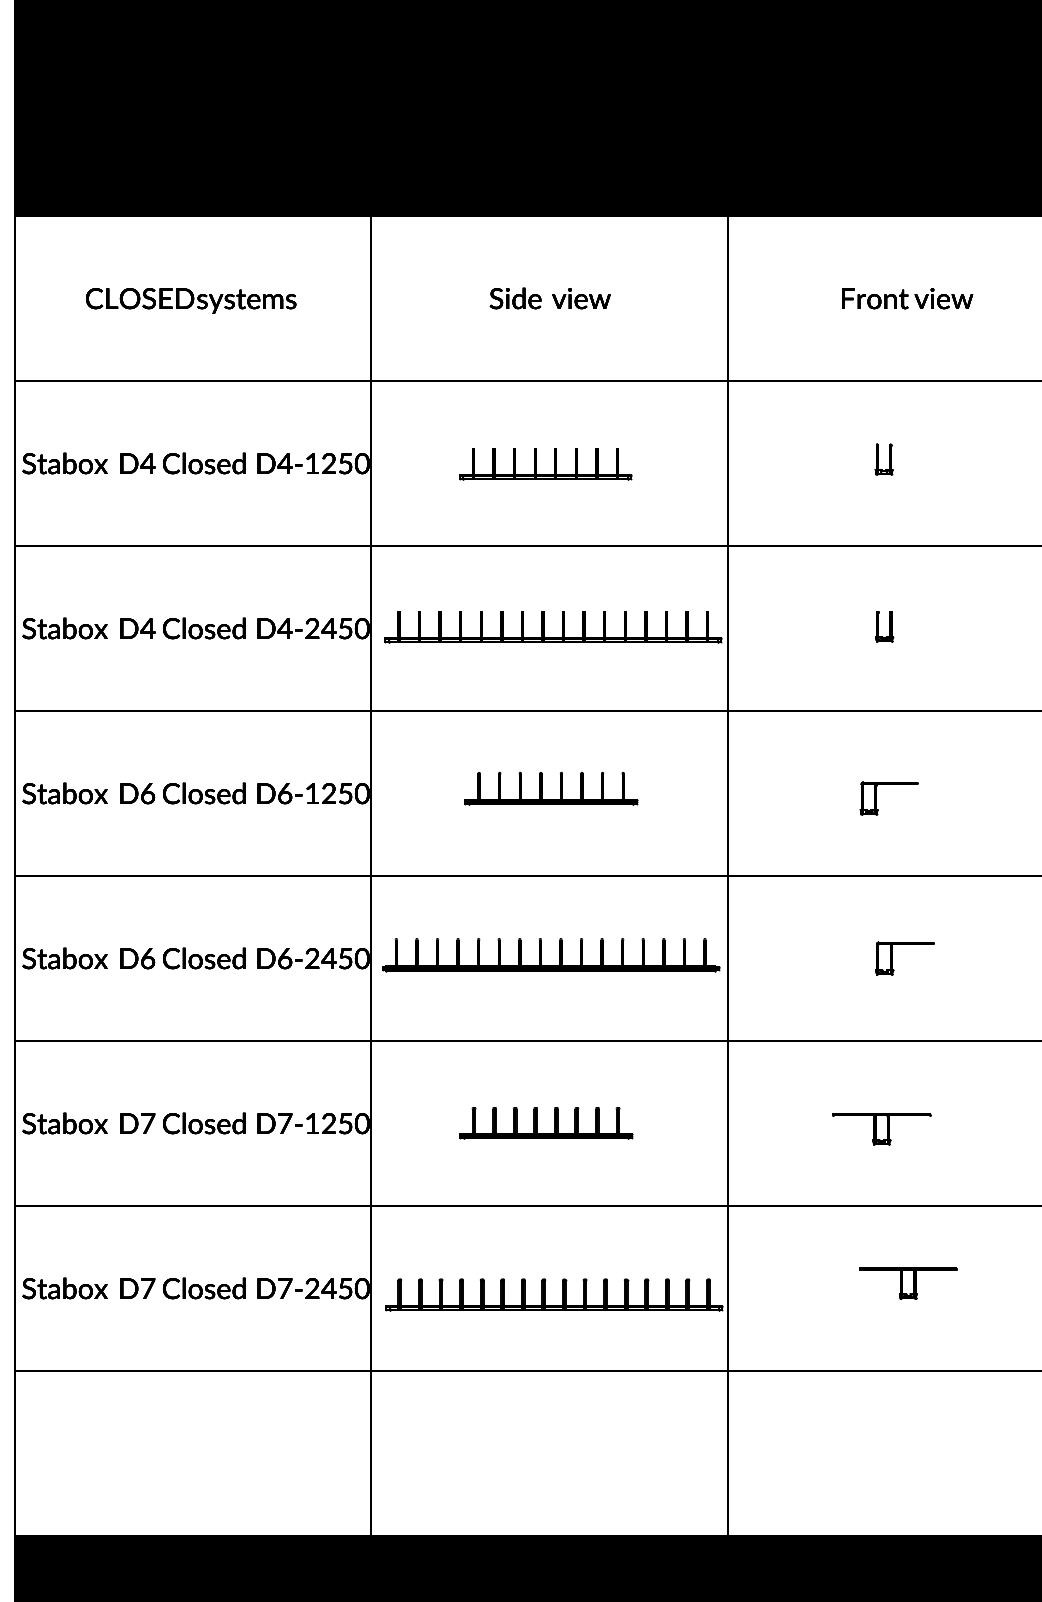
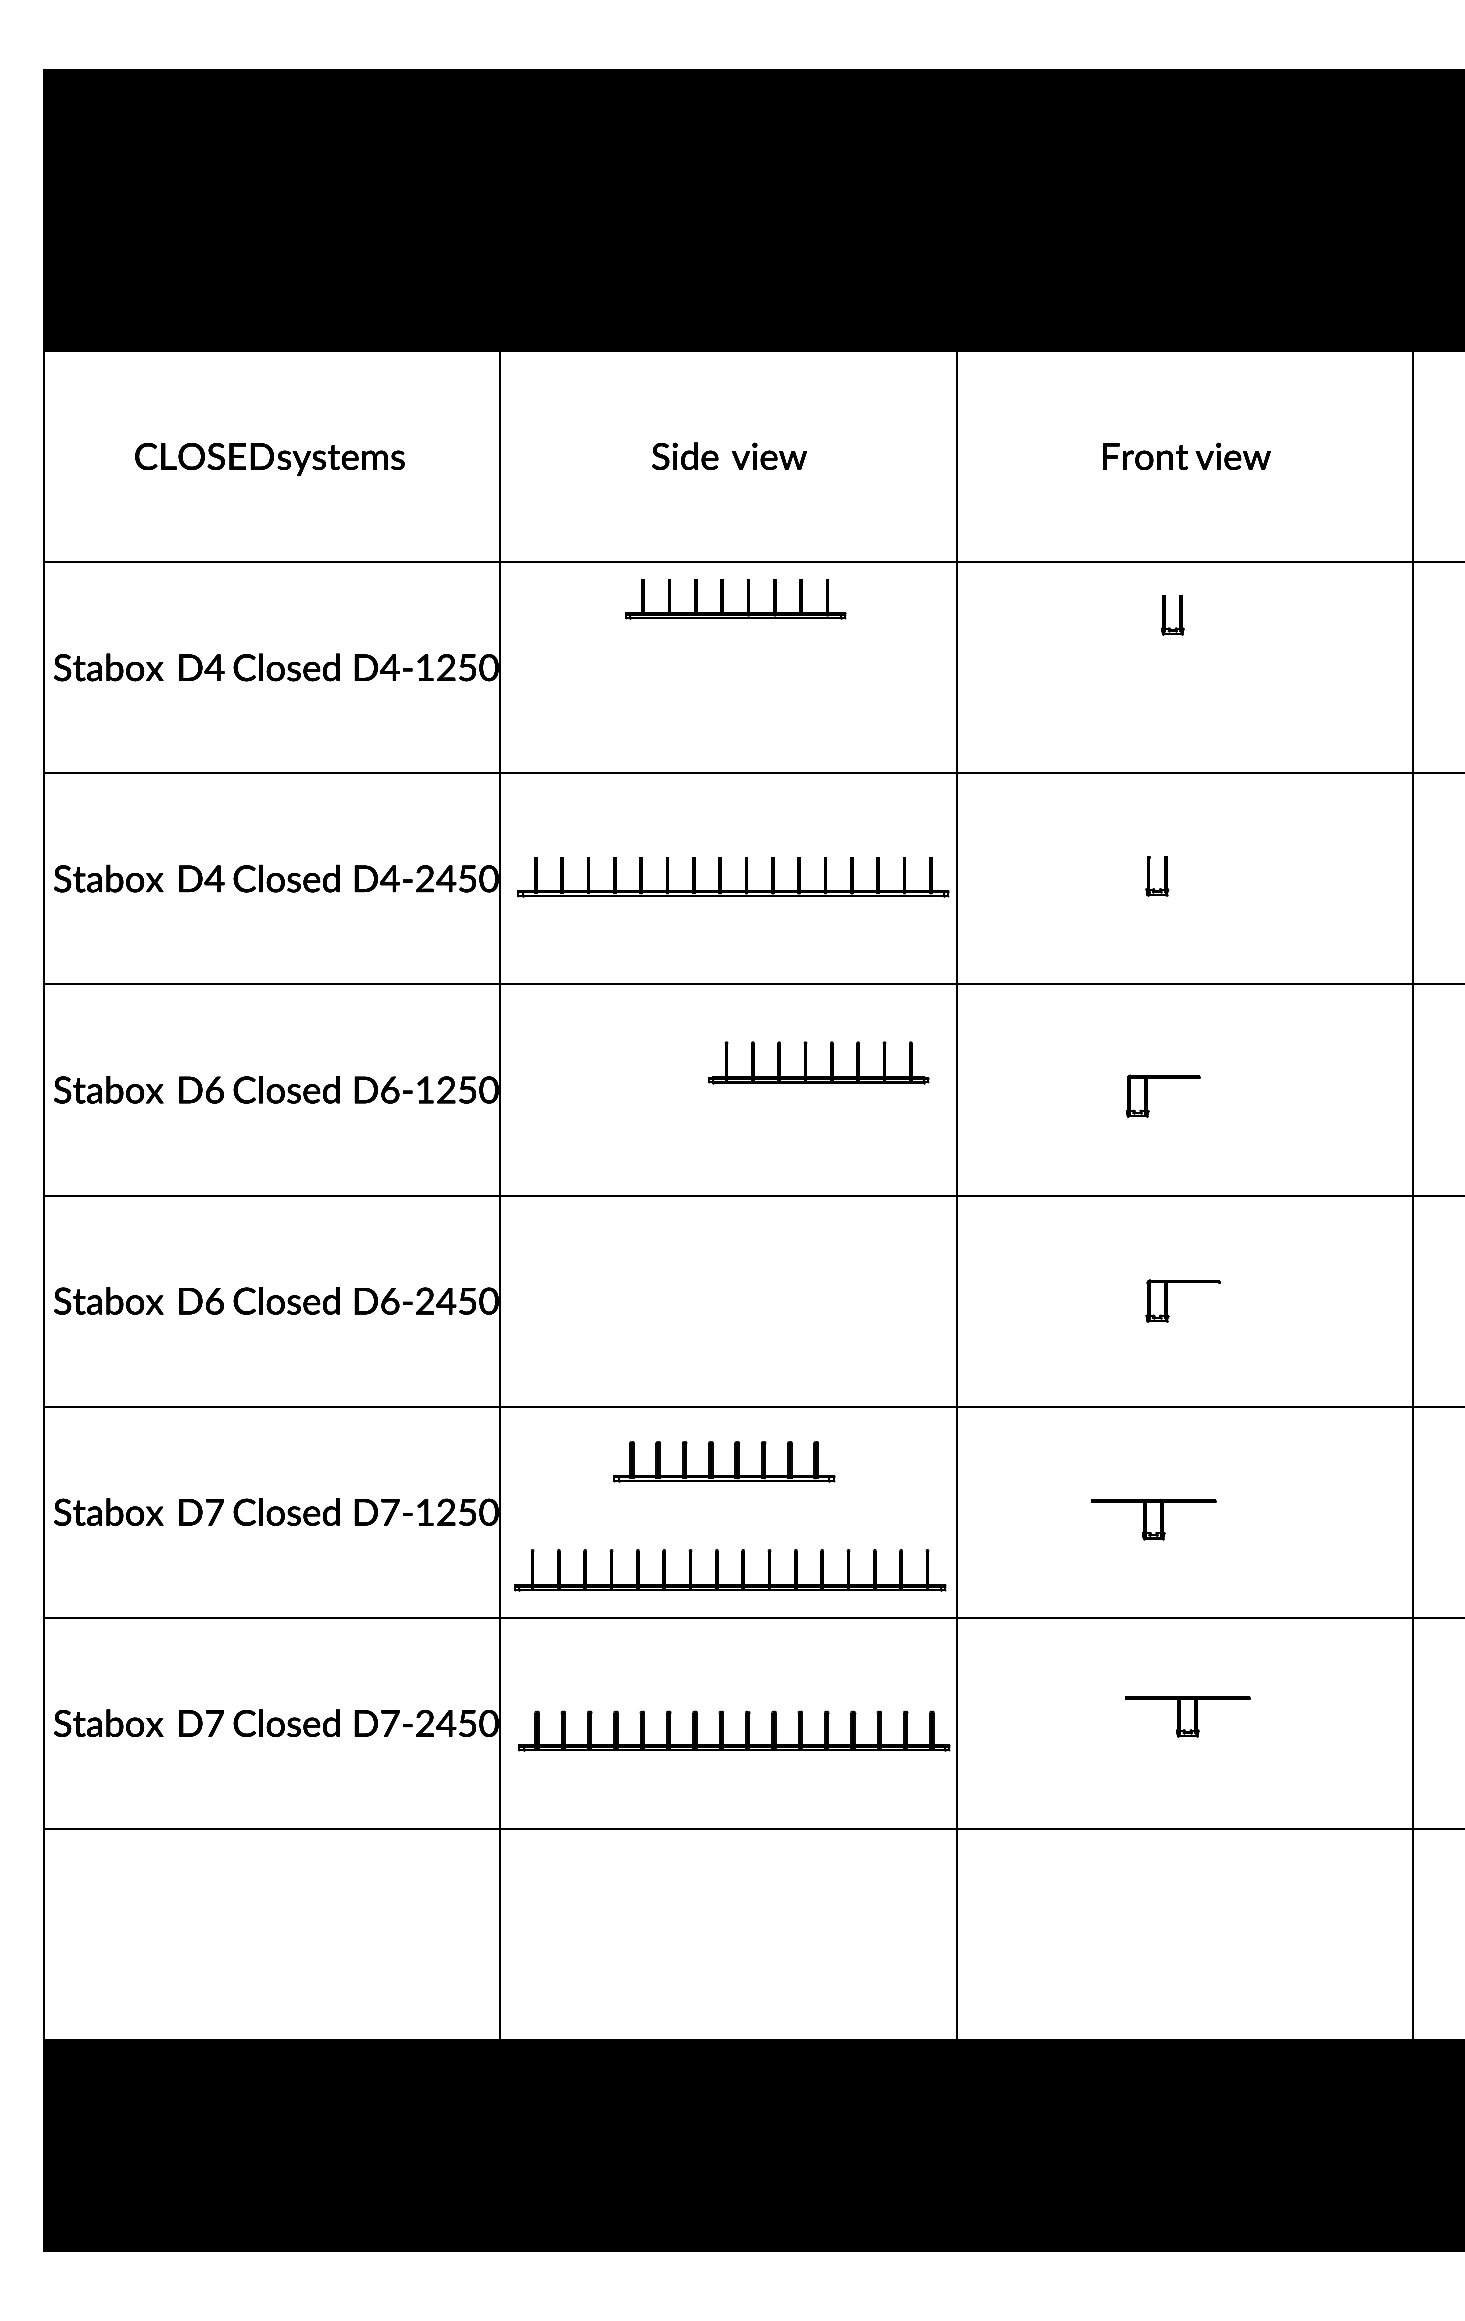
part: (878, 459) -> (1165, 615), moved
part: (536, 464) -> (723, 599), moved
part: (541, 788) -> (806, 1062), moved
part: (559, 955) -> (741, 1570), moved
part: (554, 1123) -> (734, 1461), moved

